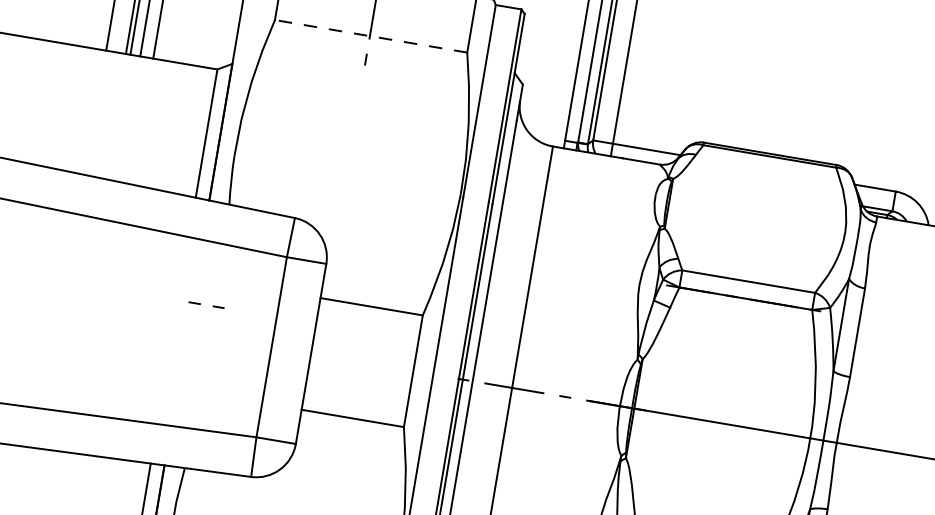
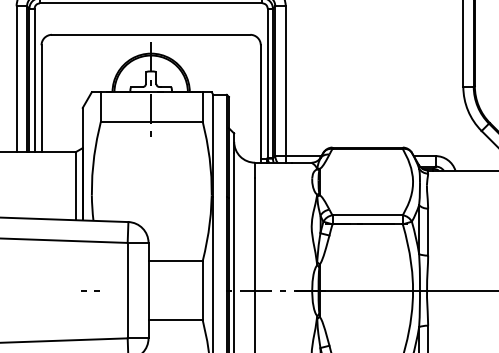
line: (370, 35) -> (151, 121), dashed -> solid
line: (199, 303) -> (86, 290), moved

